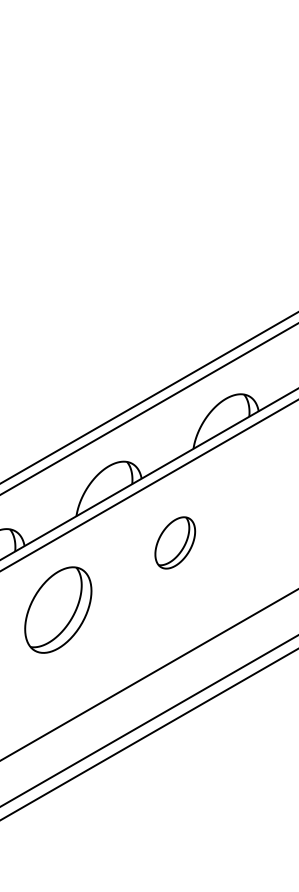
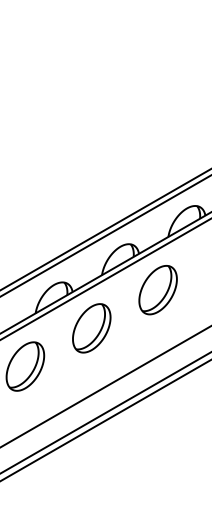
part: (174, 543) -> (157, 290), size x1.67

